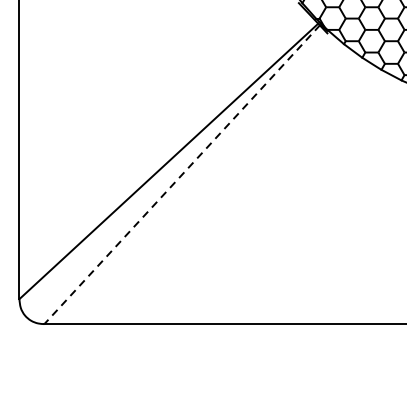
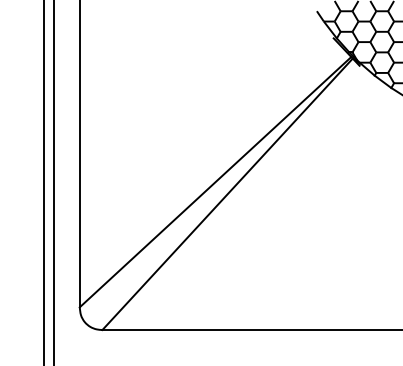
line: (182, 174) -> (227, 194), dashed -> solid

